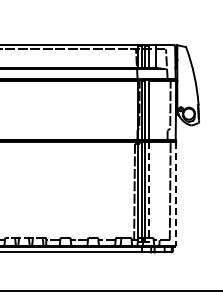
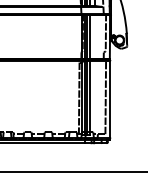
line: (149, 192) -> (90, 98), dashed -> solid
line: (176, 193) -> (110, 99), dashed -> solid

